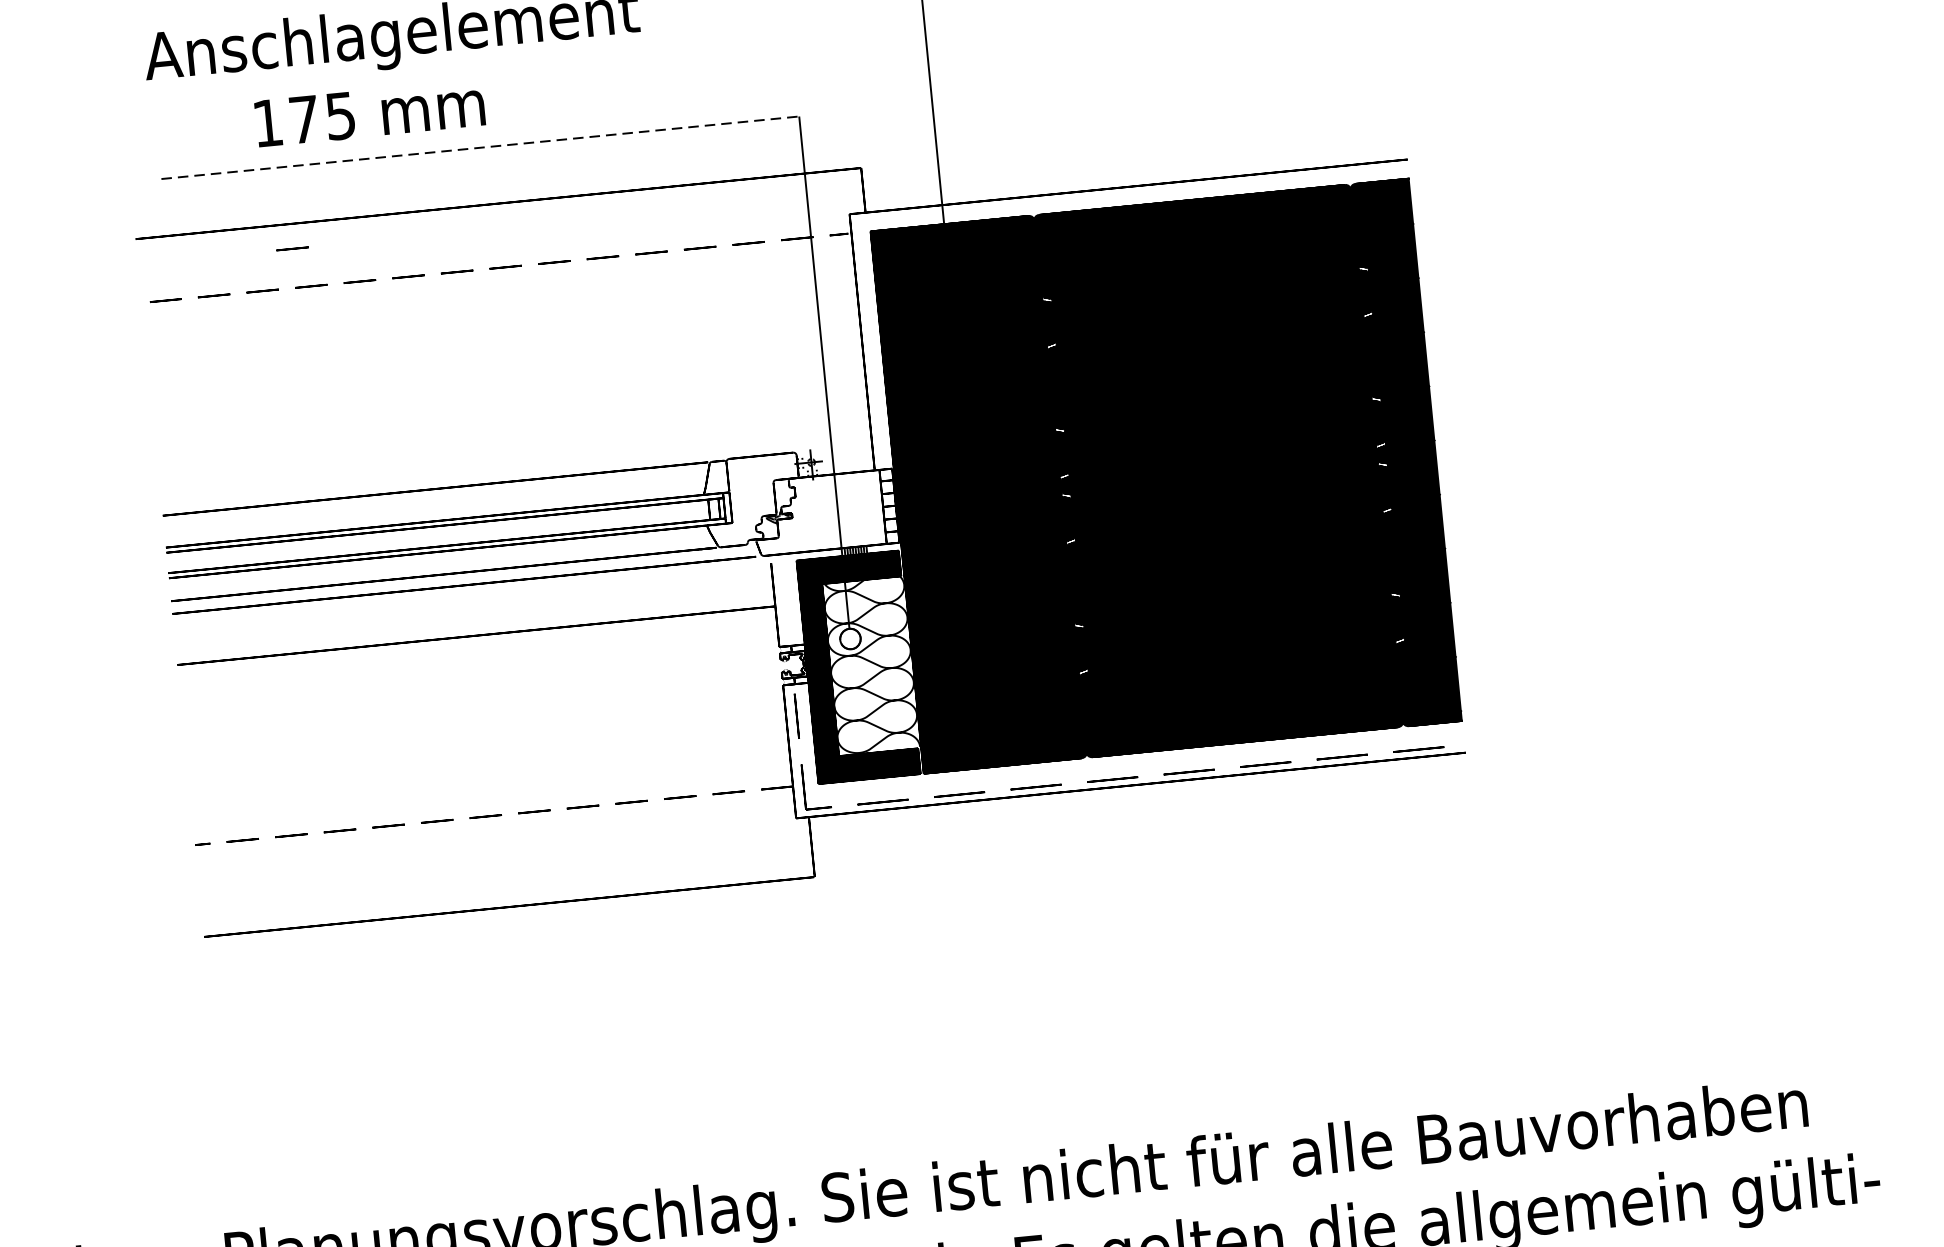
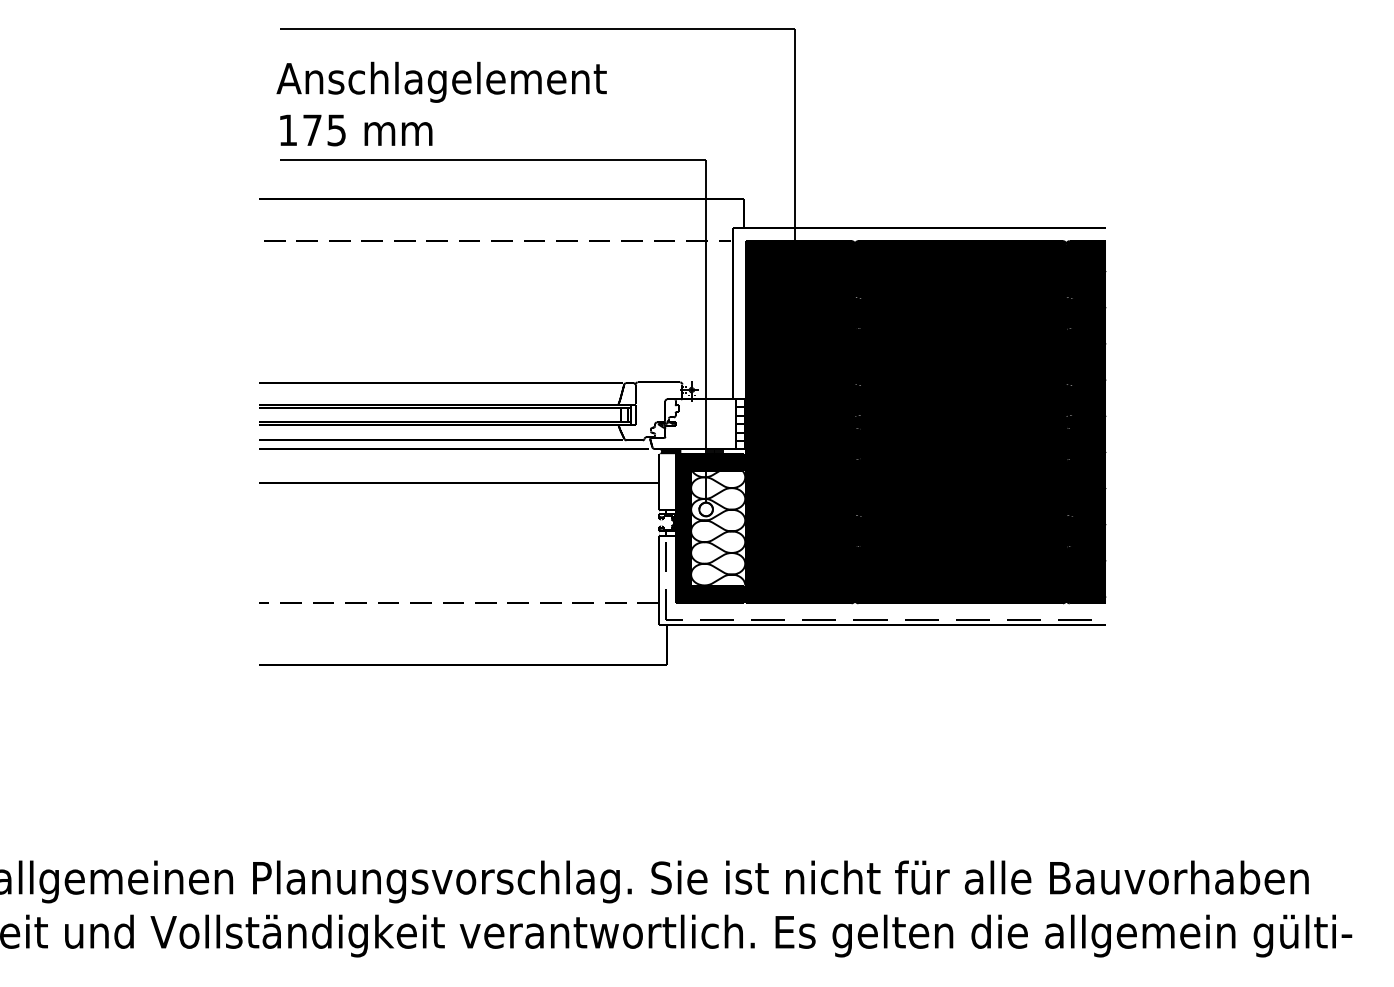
text: (370, 113) -> (356, 130), moved
line: (480, 147) -> (493, 160), dashed -> solid
line: (291, 248) -> (361, 214), removed
fill: (787, 557) -> (669, 451), added

